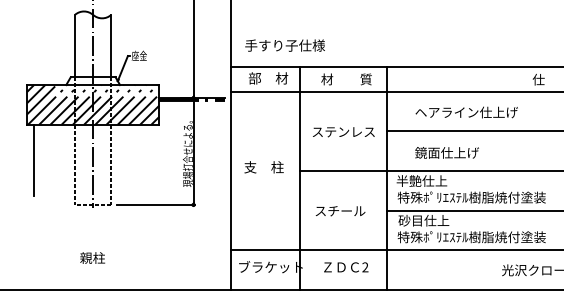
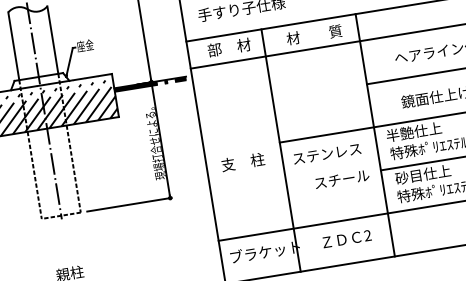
text: (343, 132) -> (326, 154), moved
text: (263, 167) -> (242, 162), moved
text: (340, 211) -> (342, 179), moved

